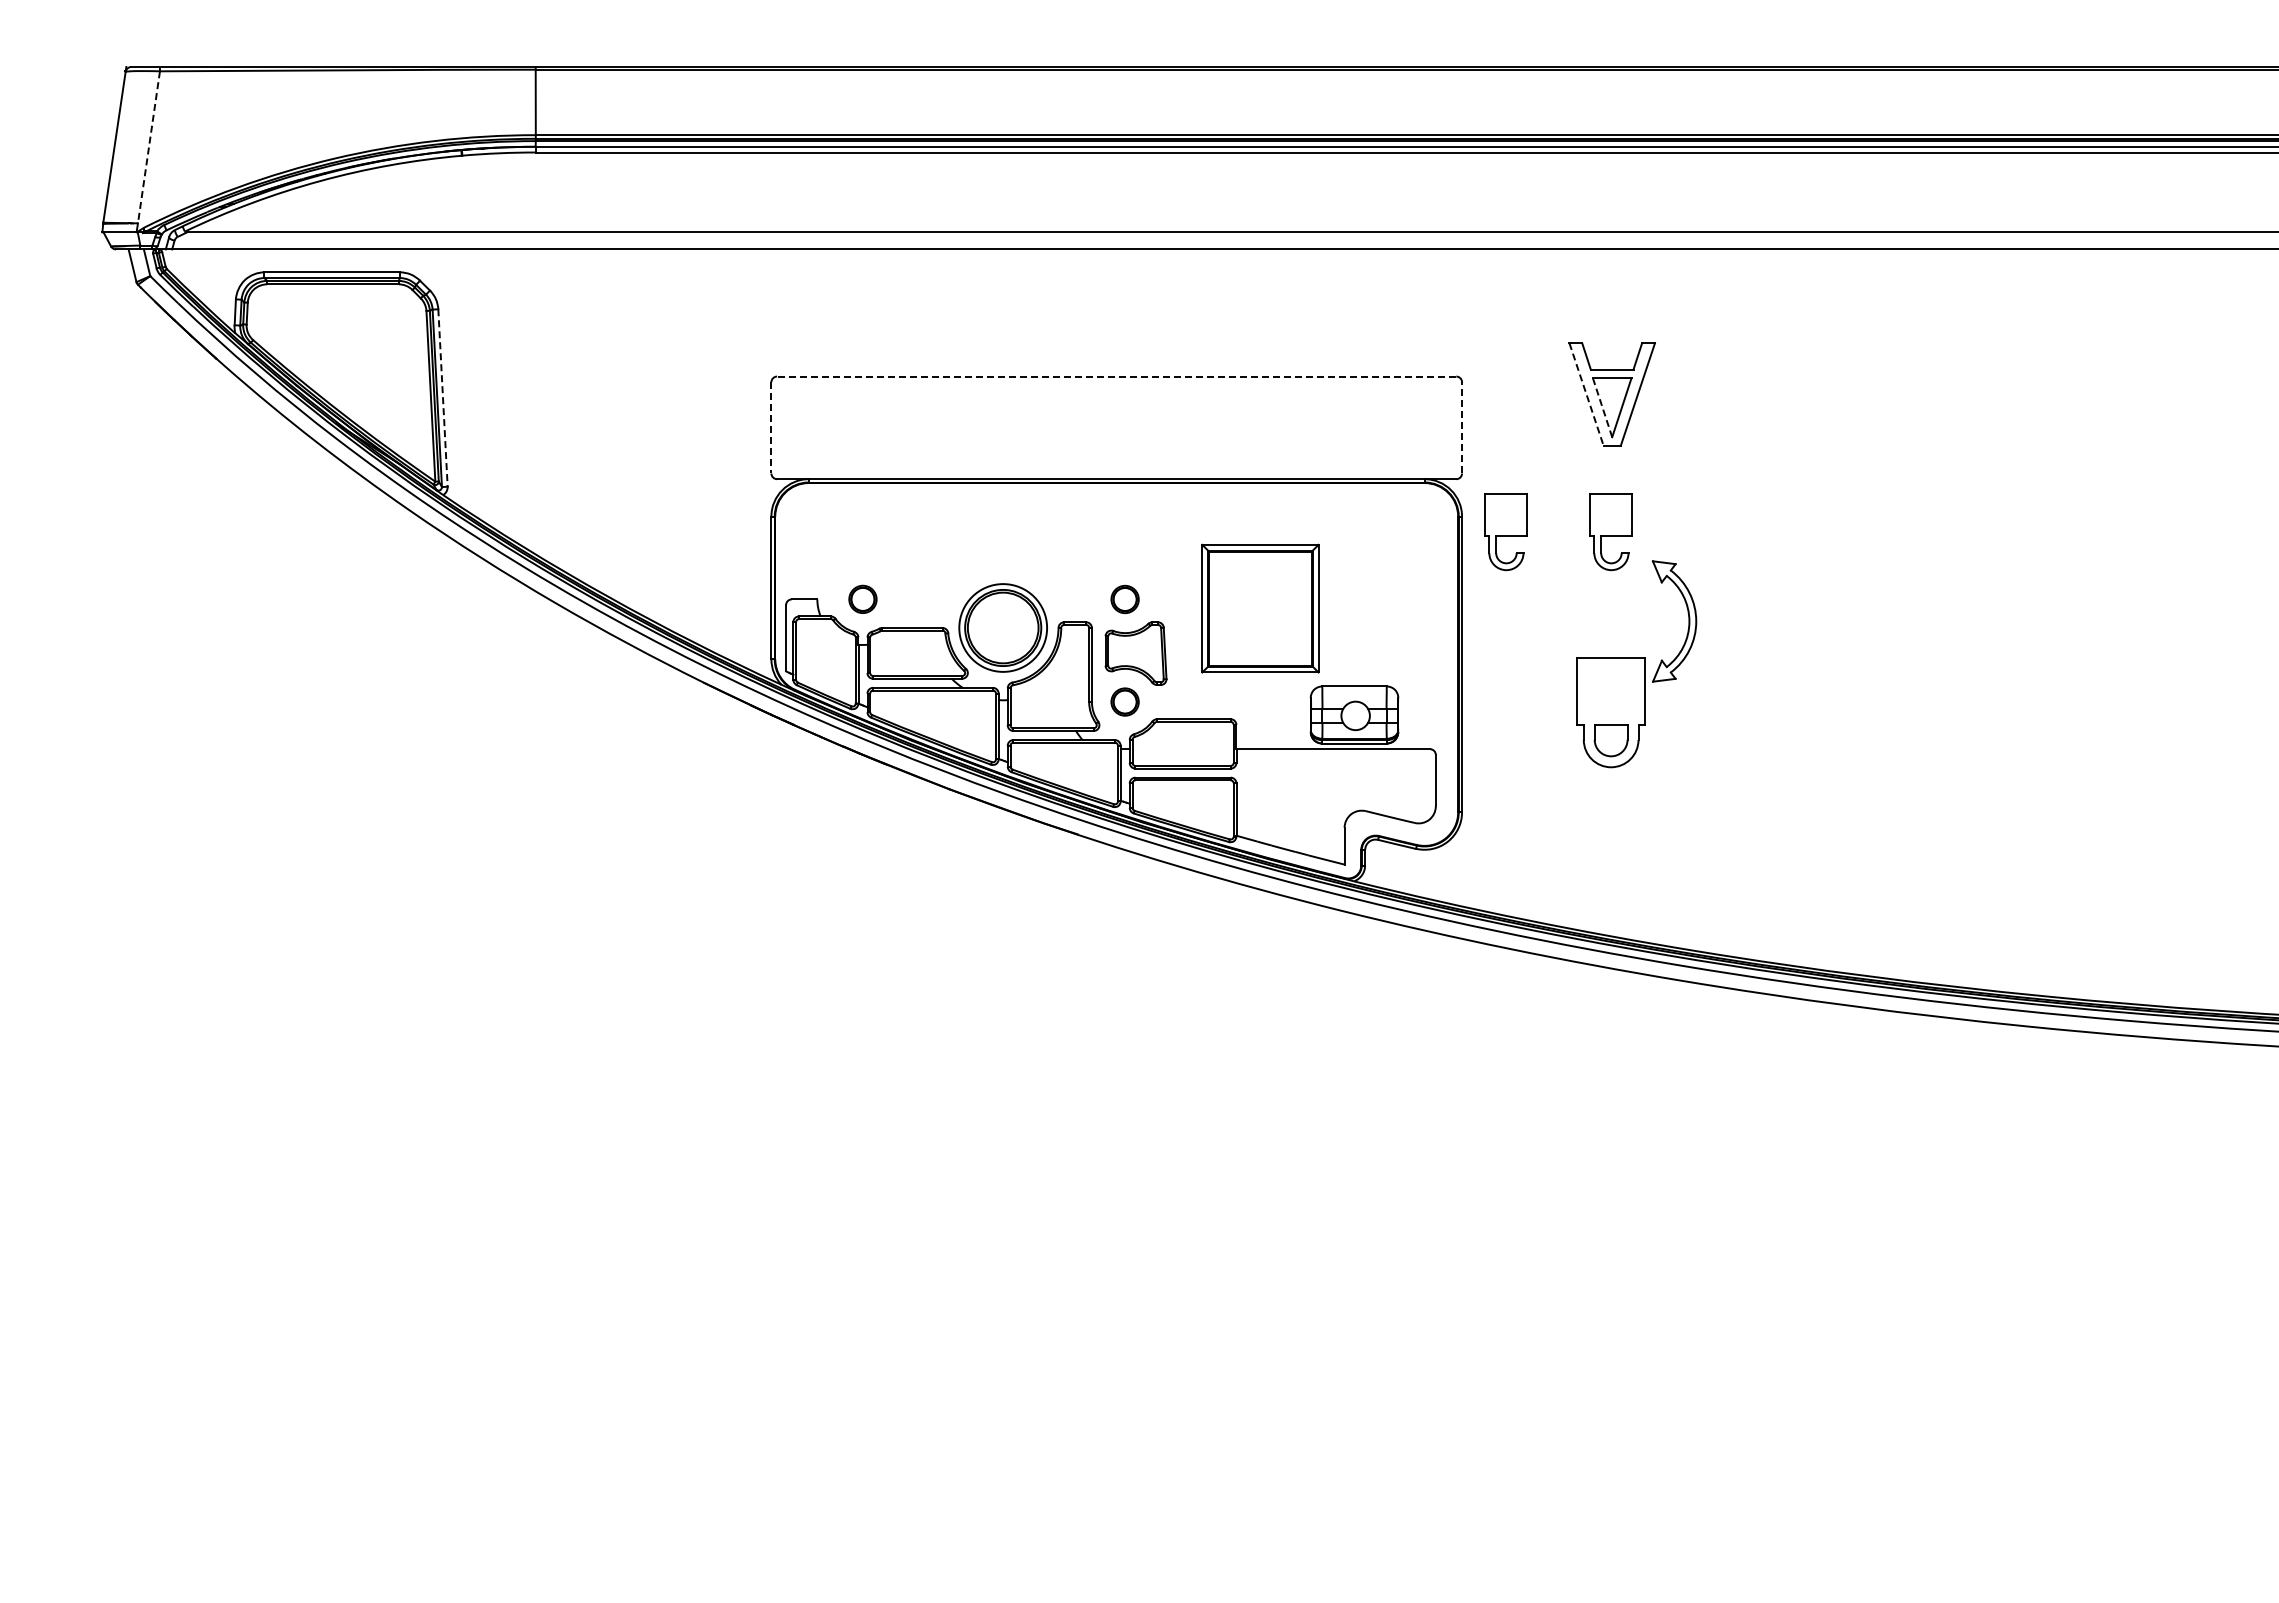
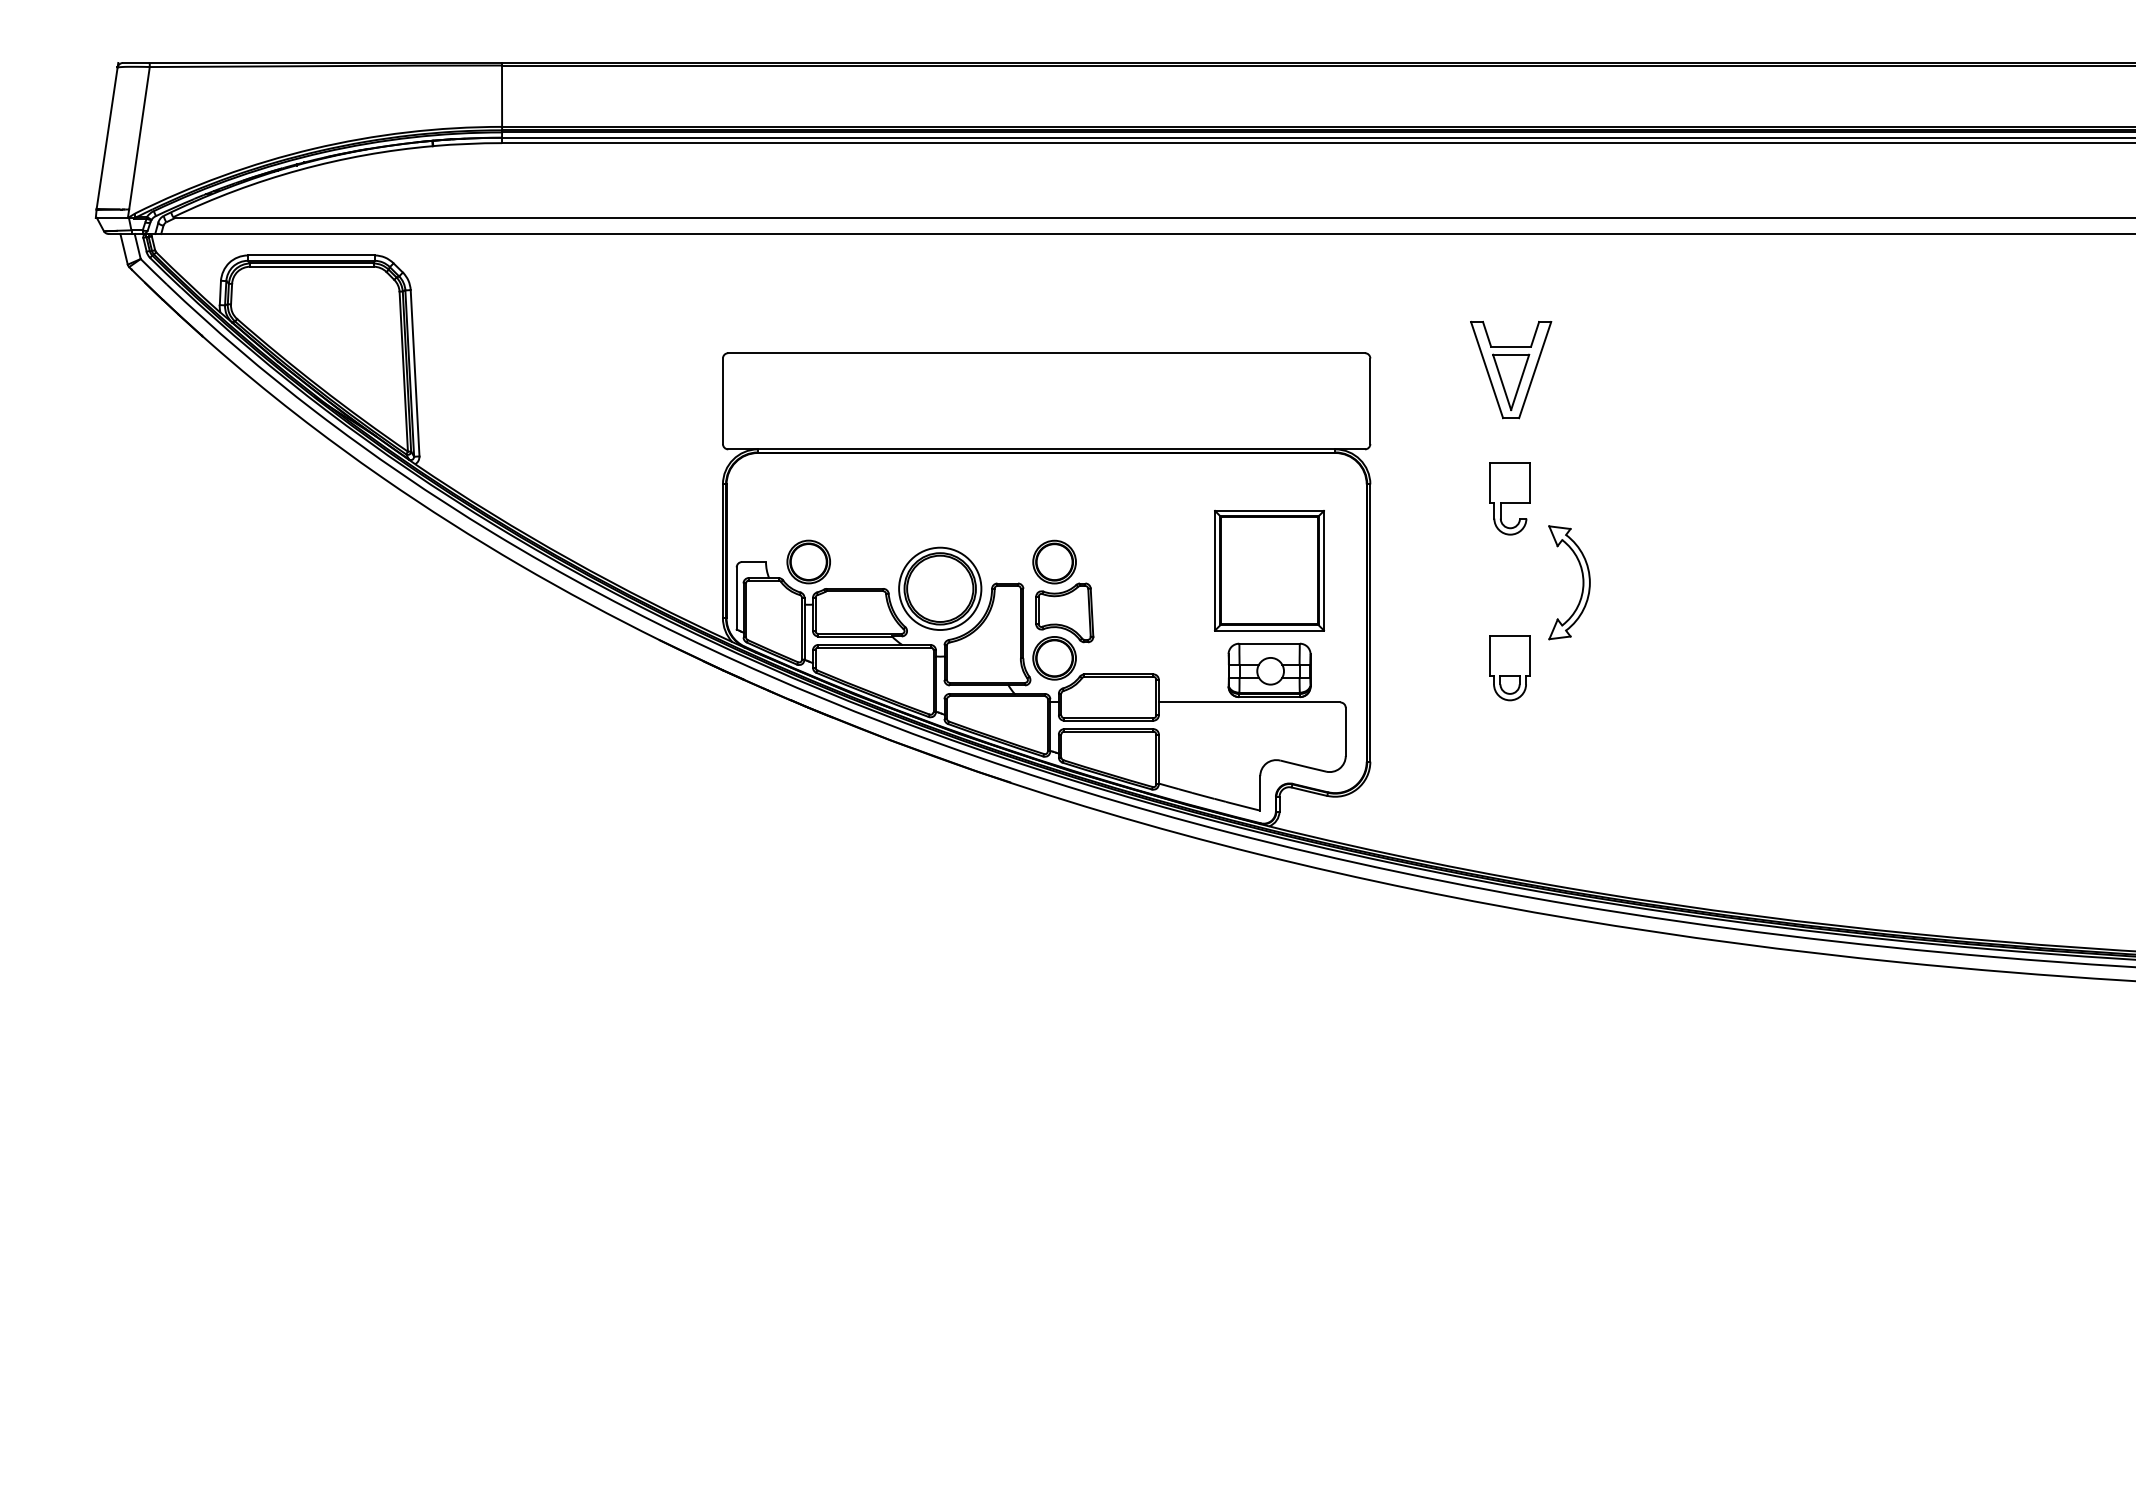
line: (148, 147) -> (139, 138), dashed -> solid
line: (1116, 376) -> (1046, 353), dashed -> solid
line: (1586, 395) -> (1487, 370), dashed -> solid
line: (443, 398) -> (415, 373), dashed -> solid
line: (1602, 407) -> (1502, 382), dashed -> solid
line: (771, 427) -> (723, 400), dashed -> solid
line: (1462, 427) -> (1370, 400), dashed -> solid
part: (1505, 532) -> (1411, 499), removed
part: (862, 599) -> (808, 562), size x1.67
part: (1124, 599) -> (1053, 562), size x1.67
part: (1260, 608) -> (1269, 570), moved
part: (1124, 701) -> (1053, 657), size x1.67
part: (1610, 712) -> (1509, 668), size x0.62

